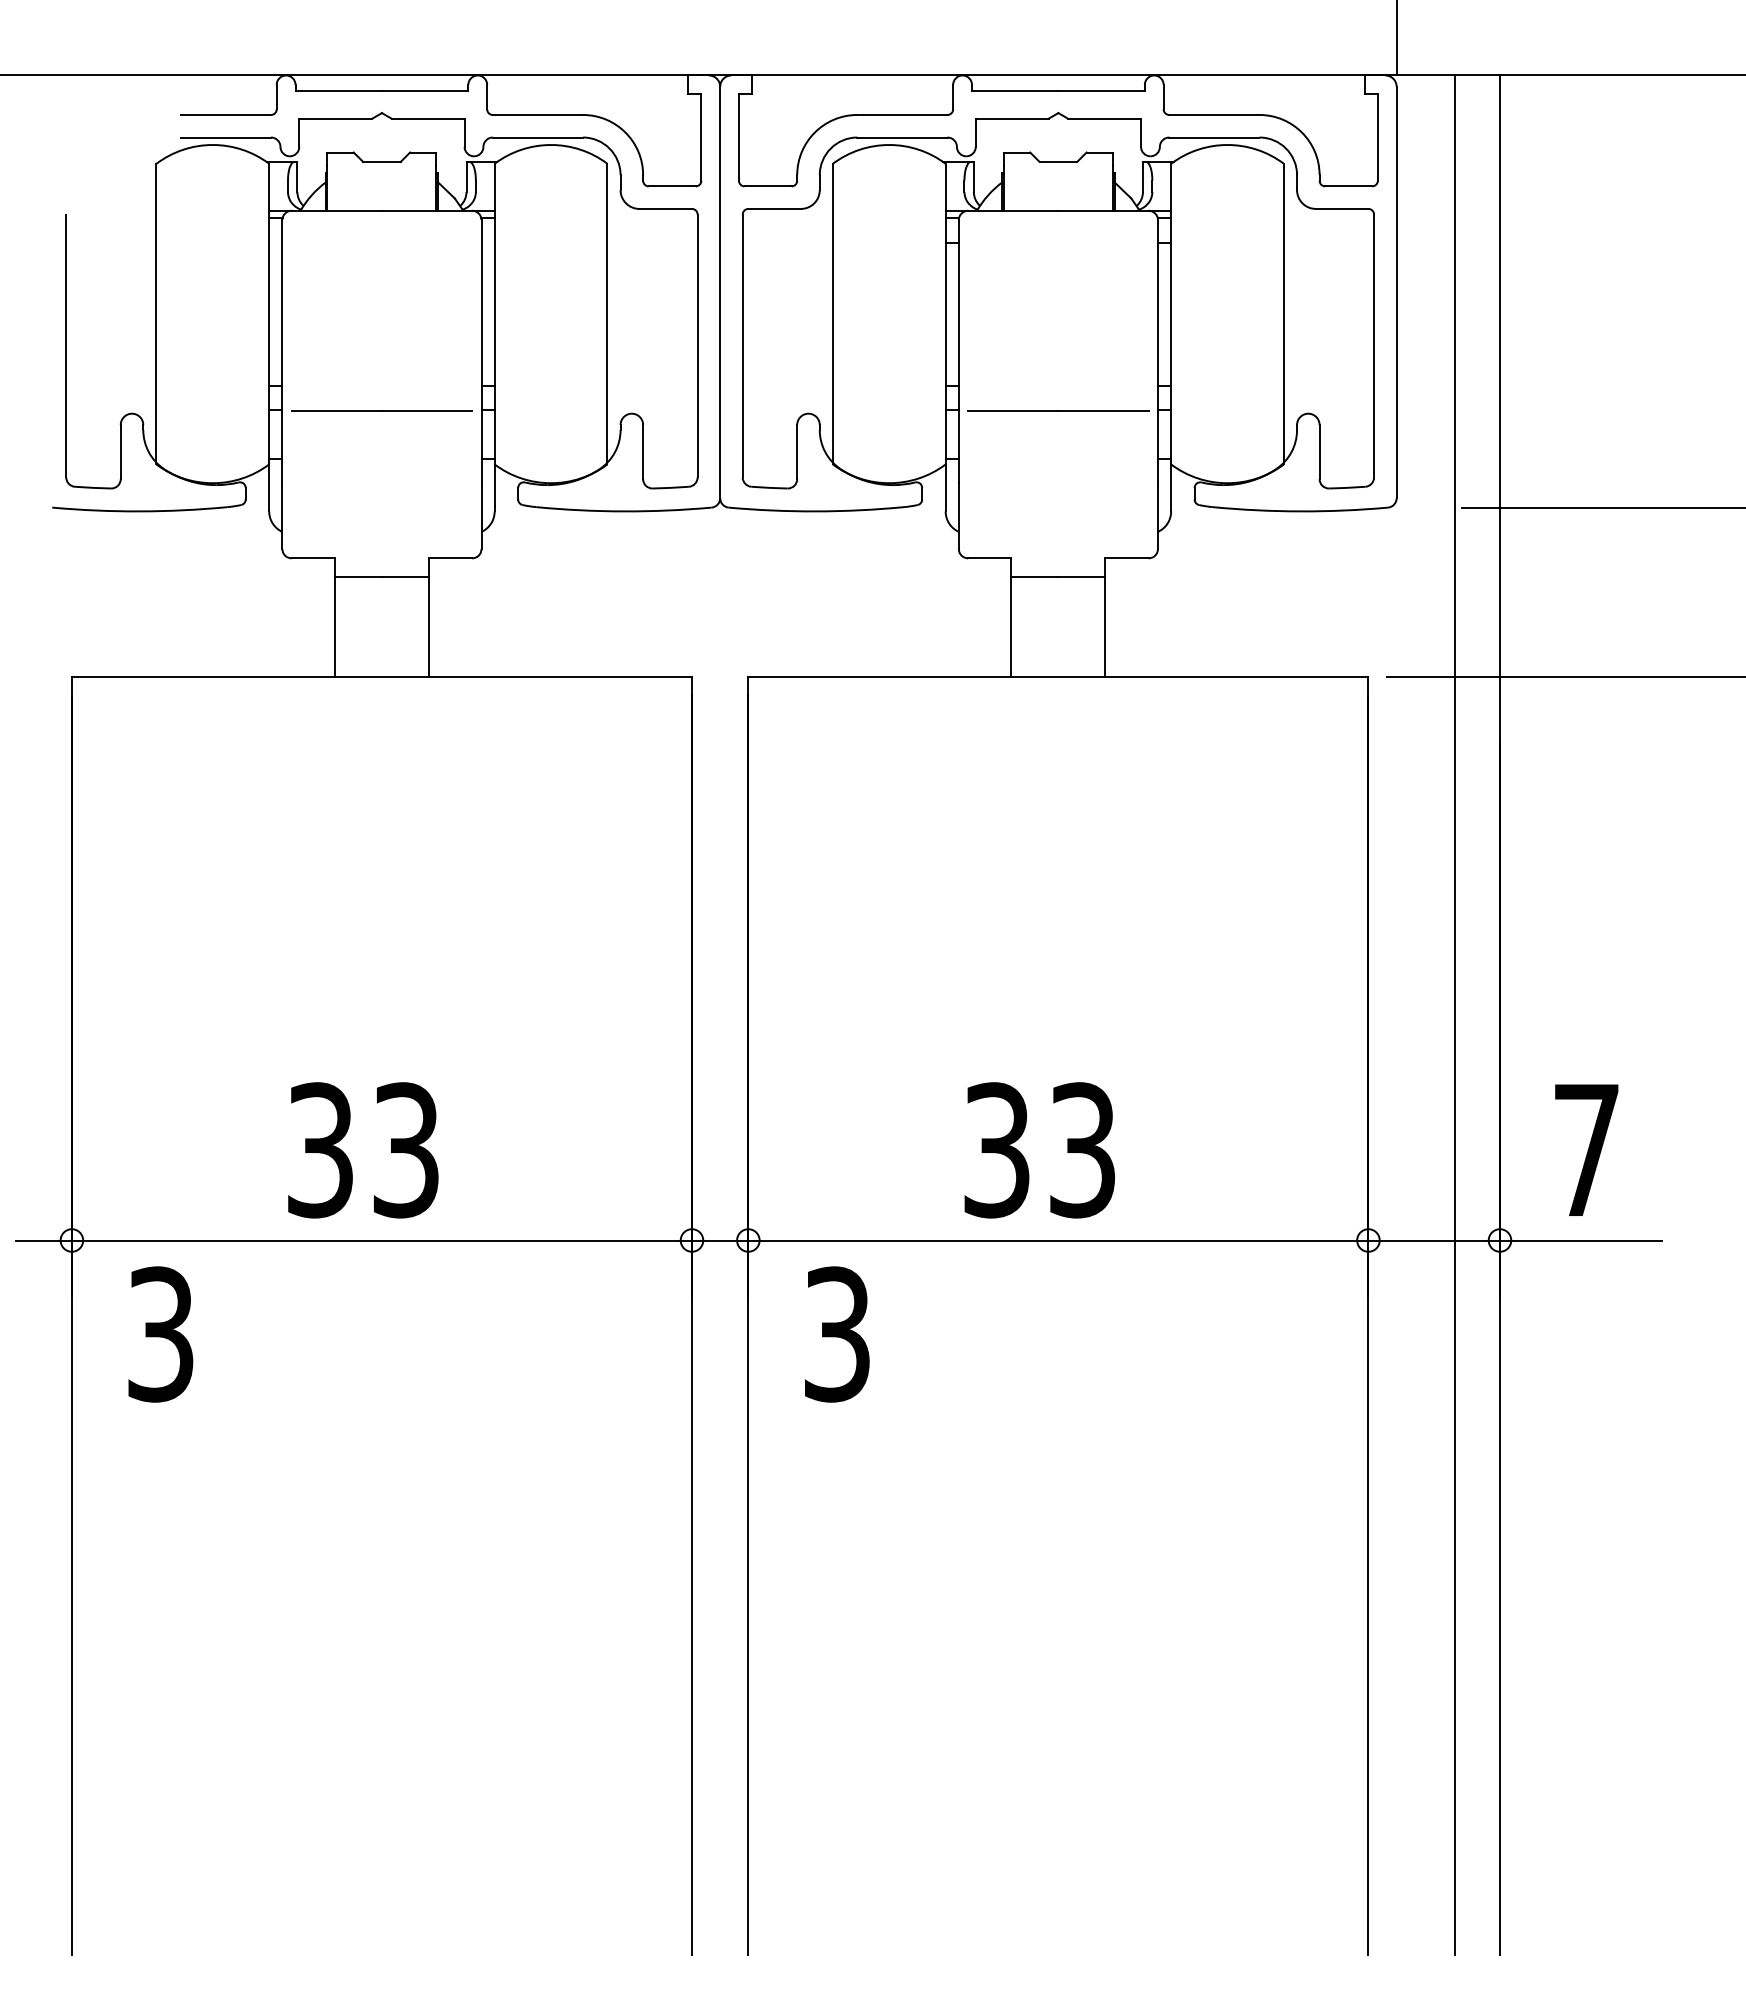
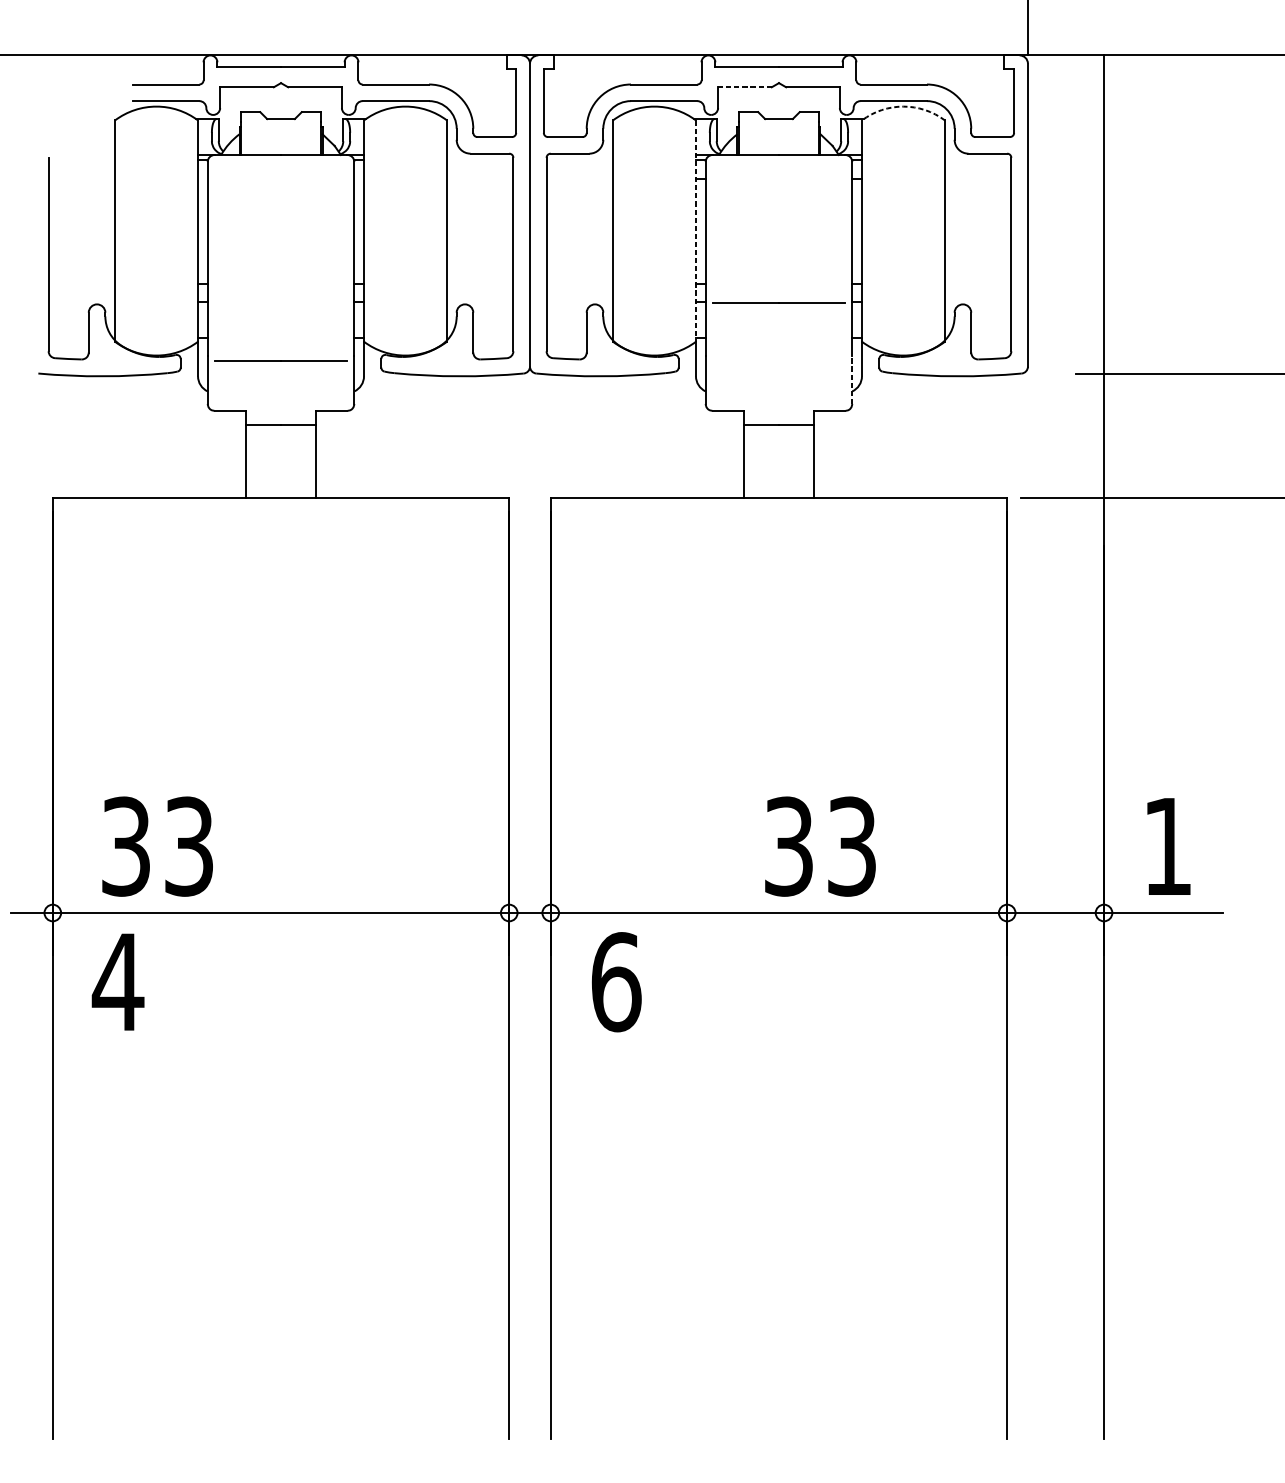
line: (1011, 118) -> (744, 87), solid -> dashed
arc: (1227, 145) -> (903, 106), solid -> dashed
line: (945, 314) -> (695, 231), solid -> dashed
line: (381, 410) -> (280, 360), moved
line: (1158, 516) -> (852, 380), solid -> dashed
line: (1454, 1014) -> (1070, 746), removed
text: (1586, 1149) -> (1167, 846), 7 -> 1
text: (363, 1150) -> (157, 846), moved
text: (1039, 1150) -> (820, 846), moved
text: (160, 1334) -> (118, 982), 3 -> 4
text: (837, 1334) -> (616, 982), 3 -> 6

